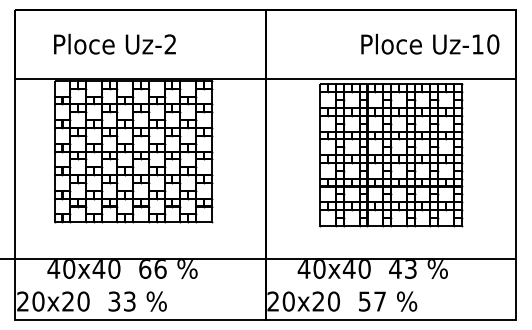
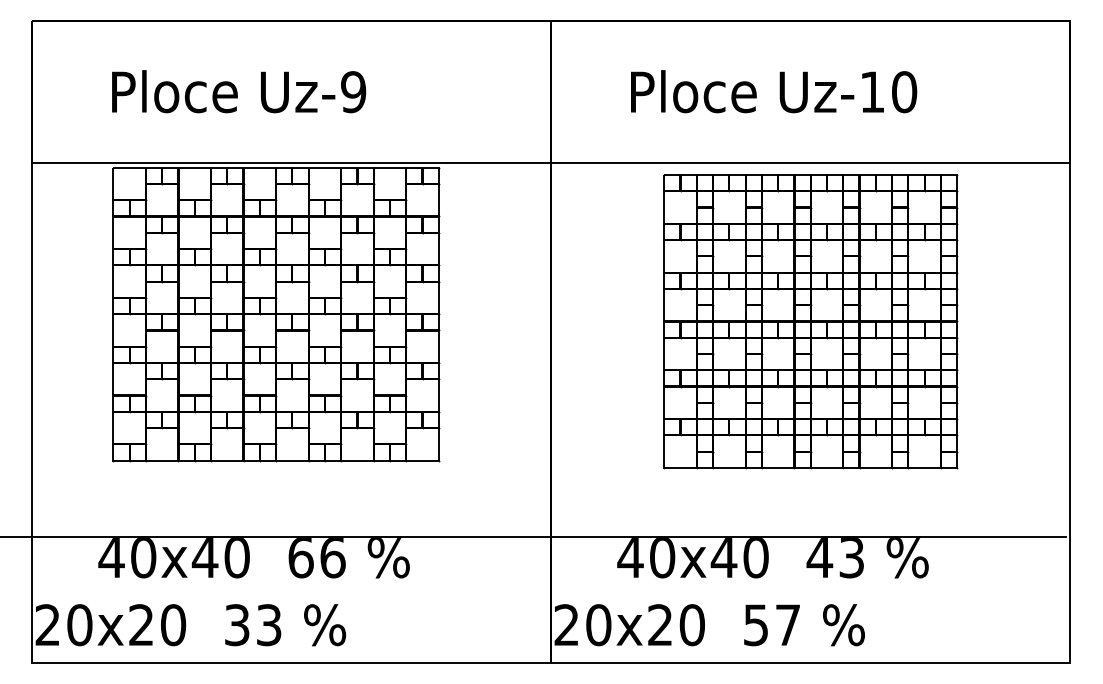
text: (430, 43) -> (774, 90), moved
text: (170, 44) -> (353, 92), Uz-2 -> Uz-9

